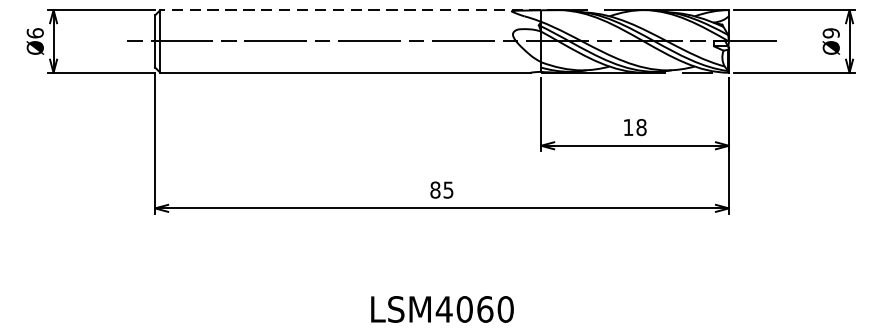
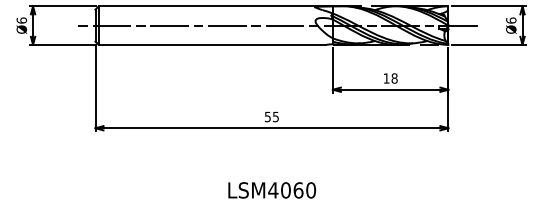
line: (358, 10) -> (220, 6), dashed -> solid
text: (831, 33) -> (511, 20), Ø9 -> Ø6
text: (434, 189) -> (267, 116), 85 -> 55

